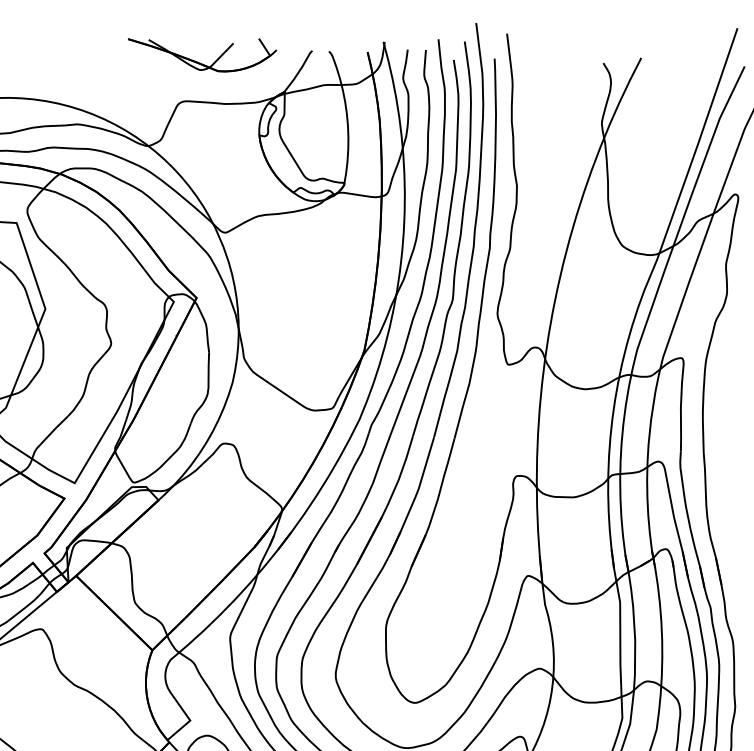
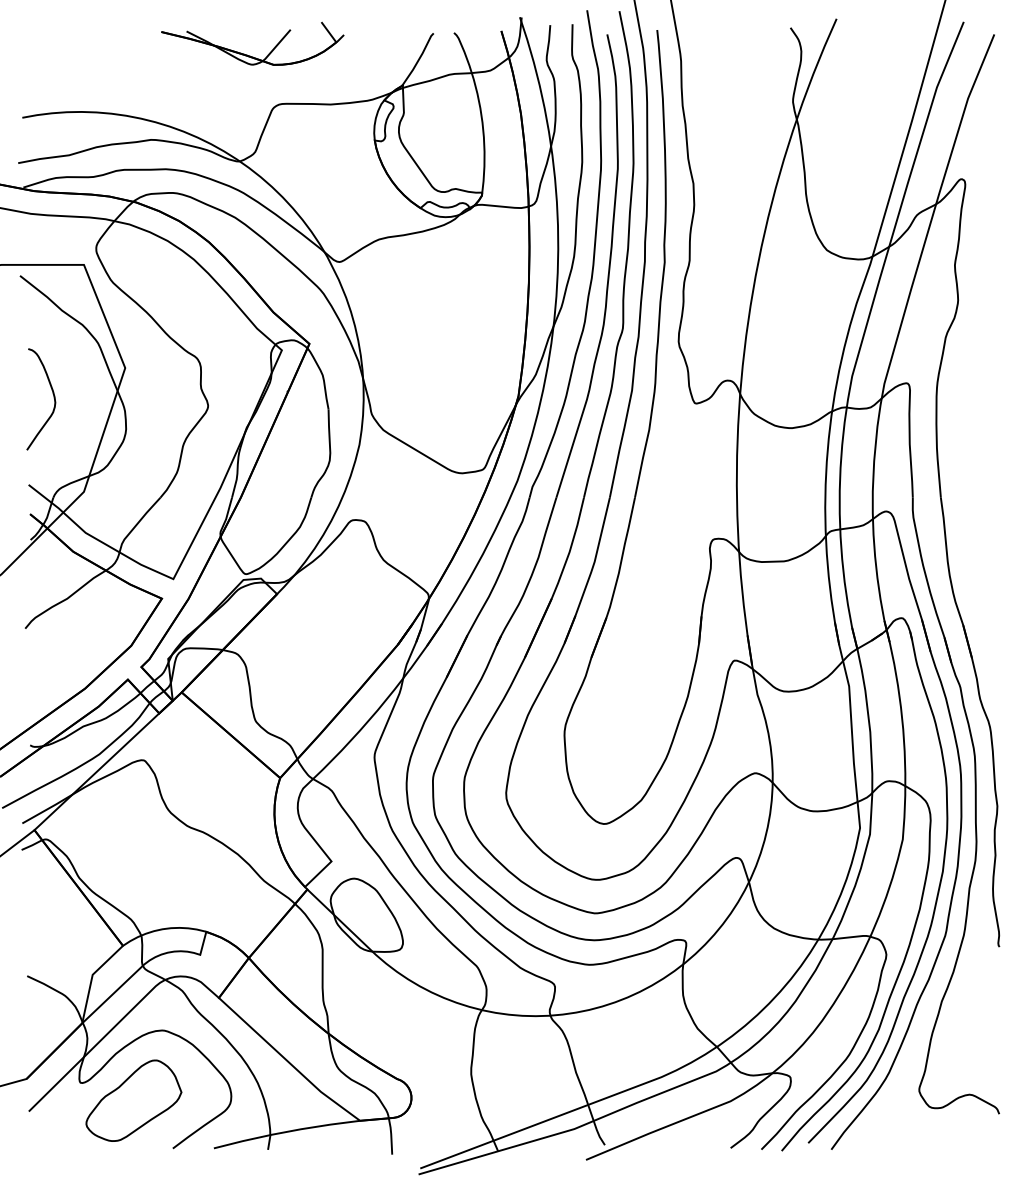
part: (197, 61) -> (247, 54), moved

